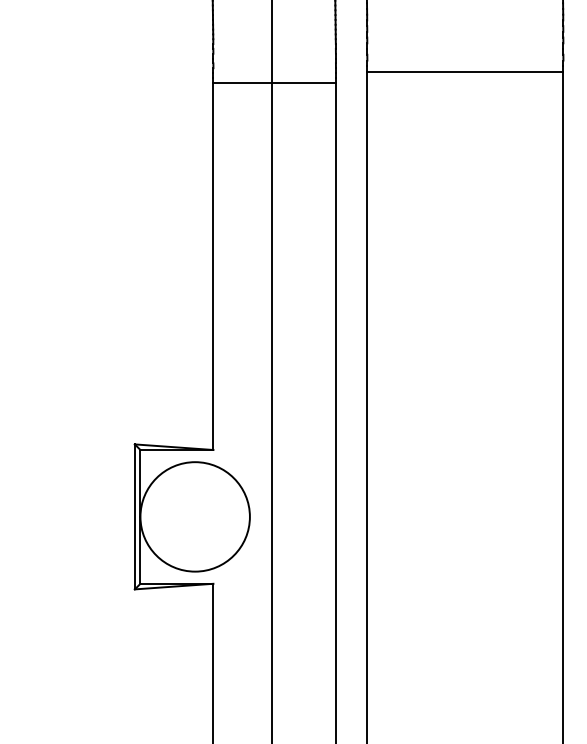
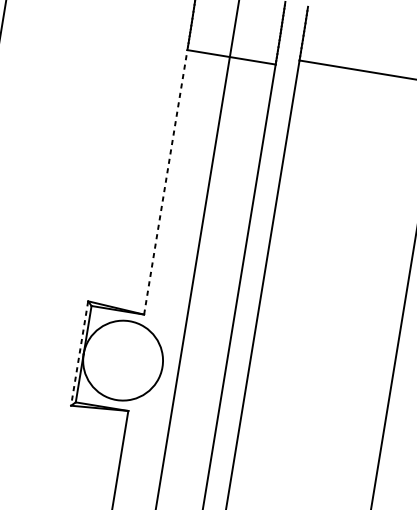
line: (213, 266) -> (165, 182), solid -> dashed
line: (134, 517) -> (79, 353), solid -> dashed

